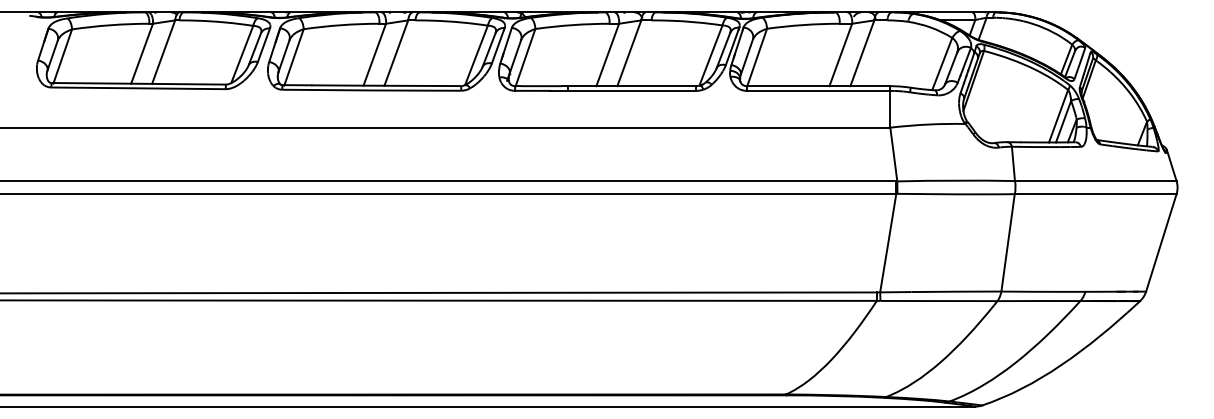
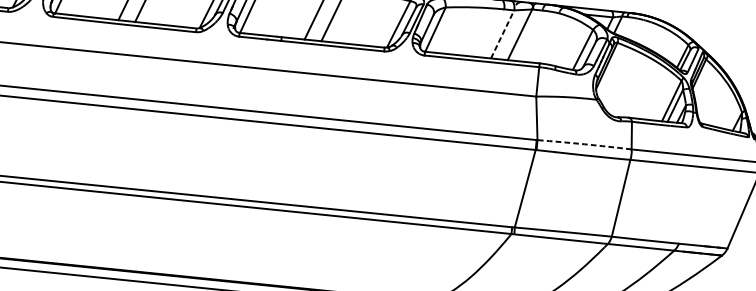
line: (840, 54) -> (502, 34), solid -> dashed
arc: (956, 180) -> (584, 144), solid -> dashed

